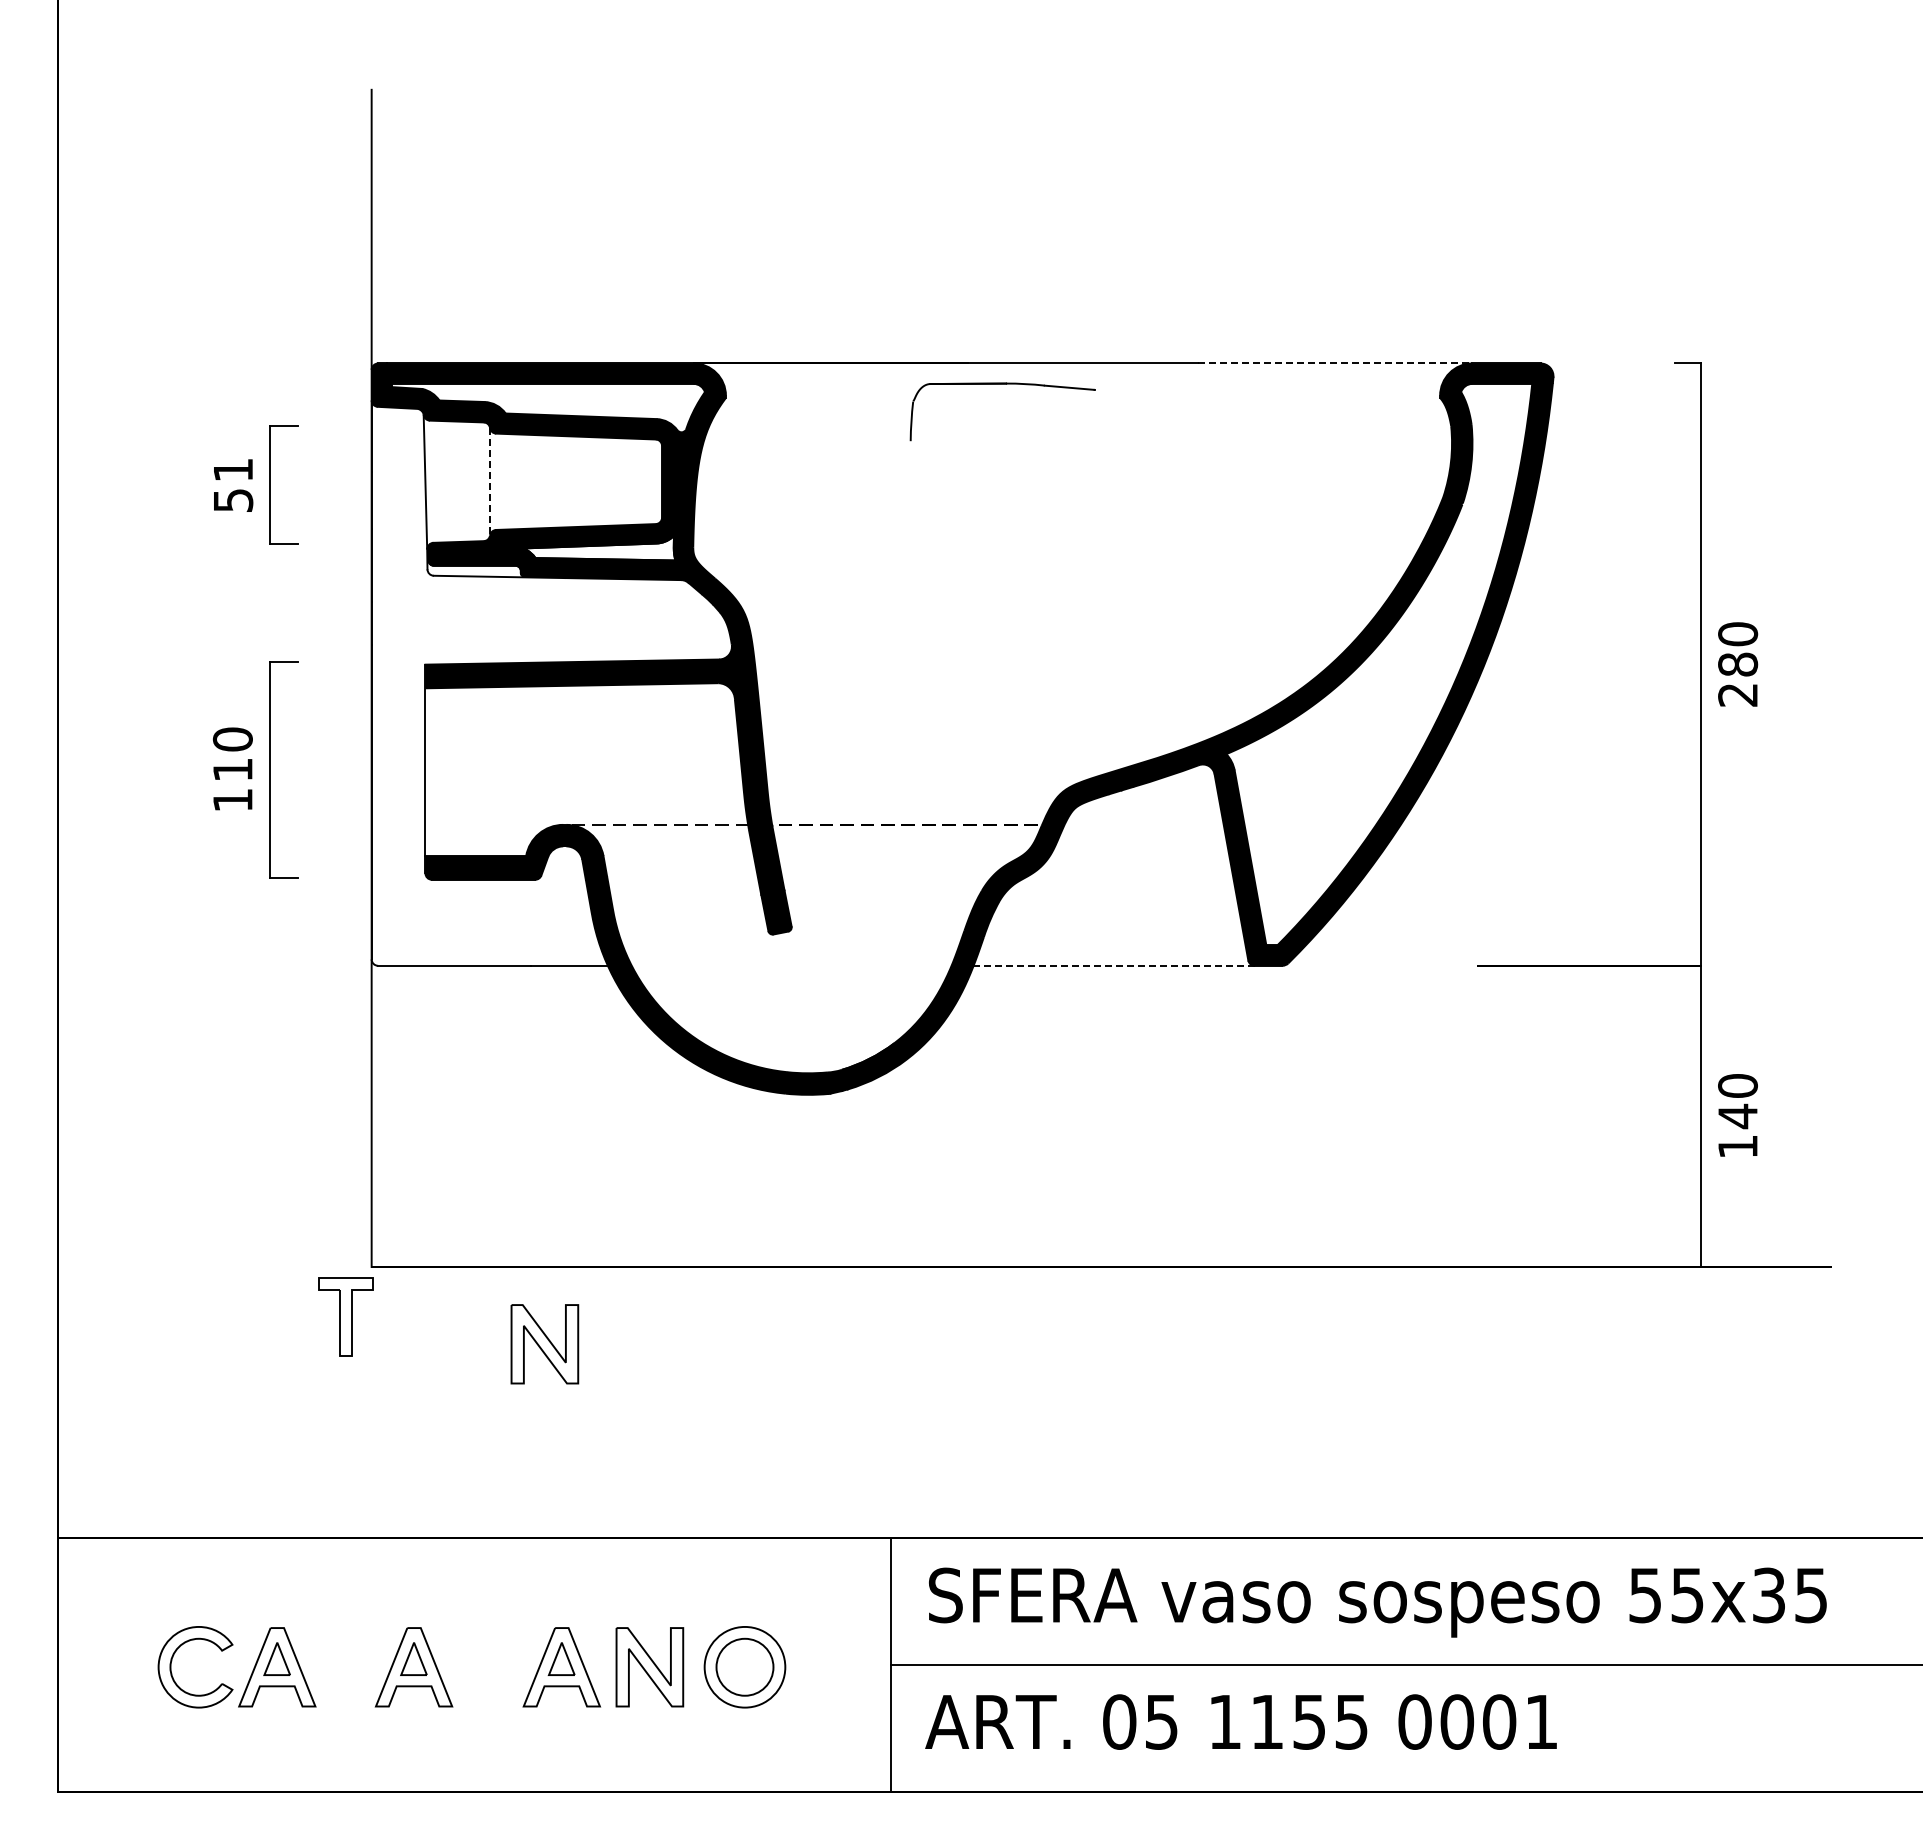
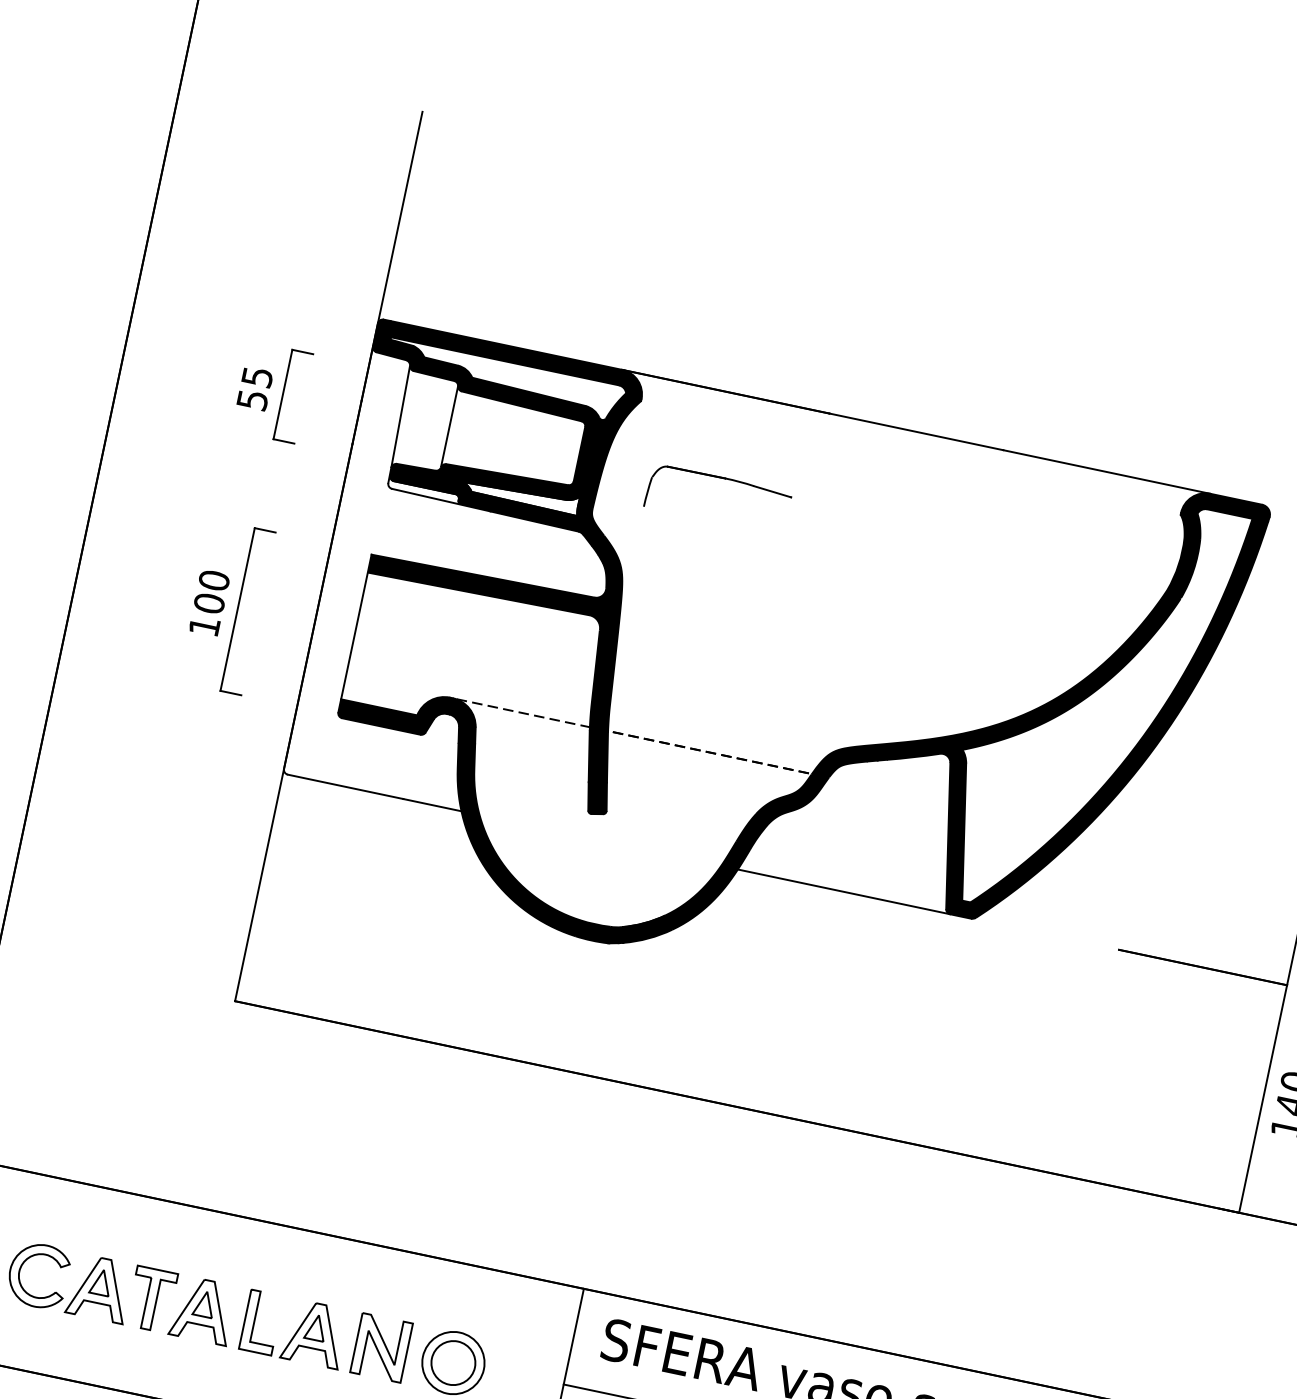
line: (1335, 363) -> (1107, 472), dashed -> solid
part: (1002, 384) -> (722, 478), moved
text: (233, 470) -> (257, 377), 51 -> 55
line: (490, 481) -> (449, 426), dashed -> solid
text: (232, 769) -> (209, 603), 110 -> 100
line: (1114, 965) -> (844, 891), dashed -> solid
part: (345, 1317) -> (151, 1299), moved
part: (544, 1344) -> (353, 1087), removed
part: (482, 1667) -> (255, 1321), added

